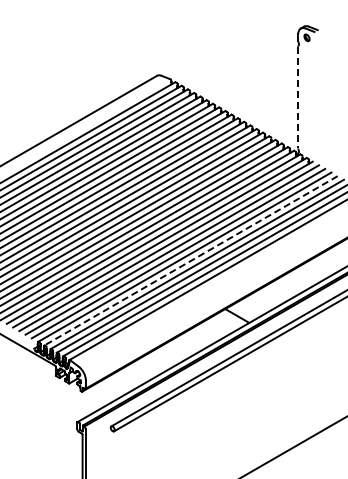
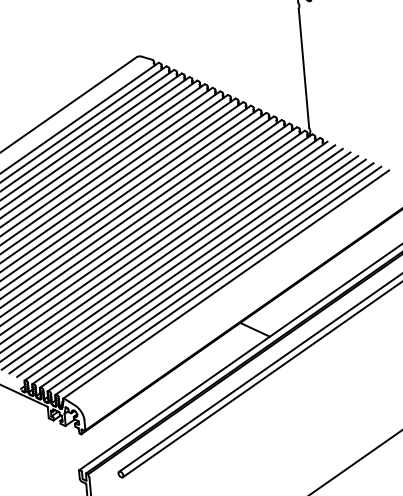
line: (298, 97) -> (304, 68), dashed -> solid
line: (190, 261) -> (194, 270), dashed -> solid

